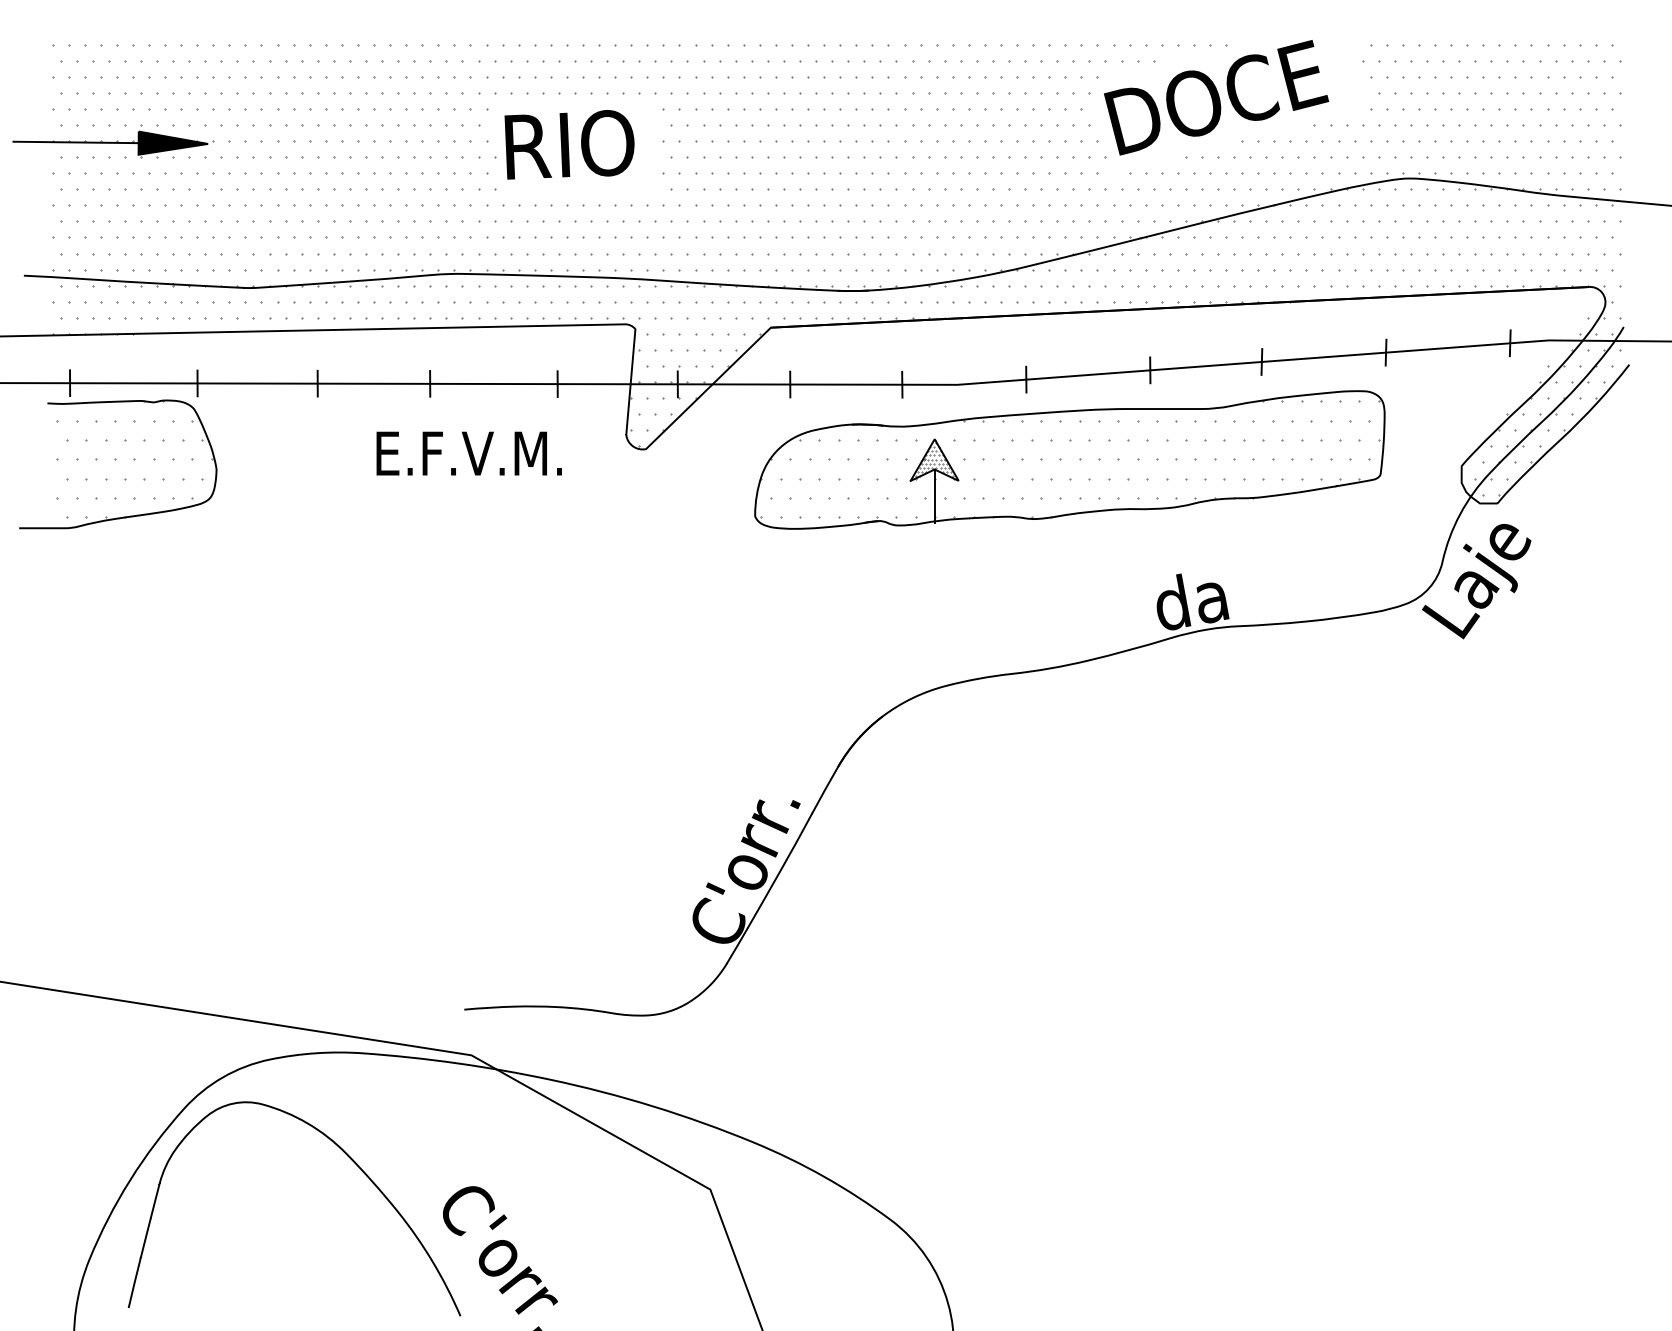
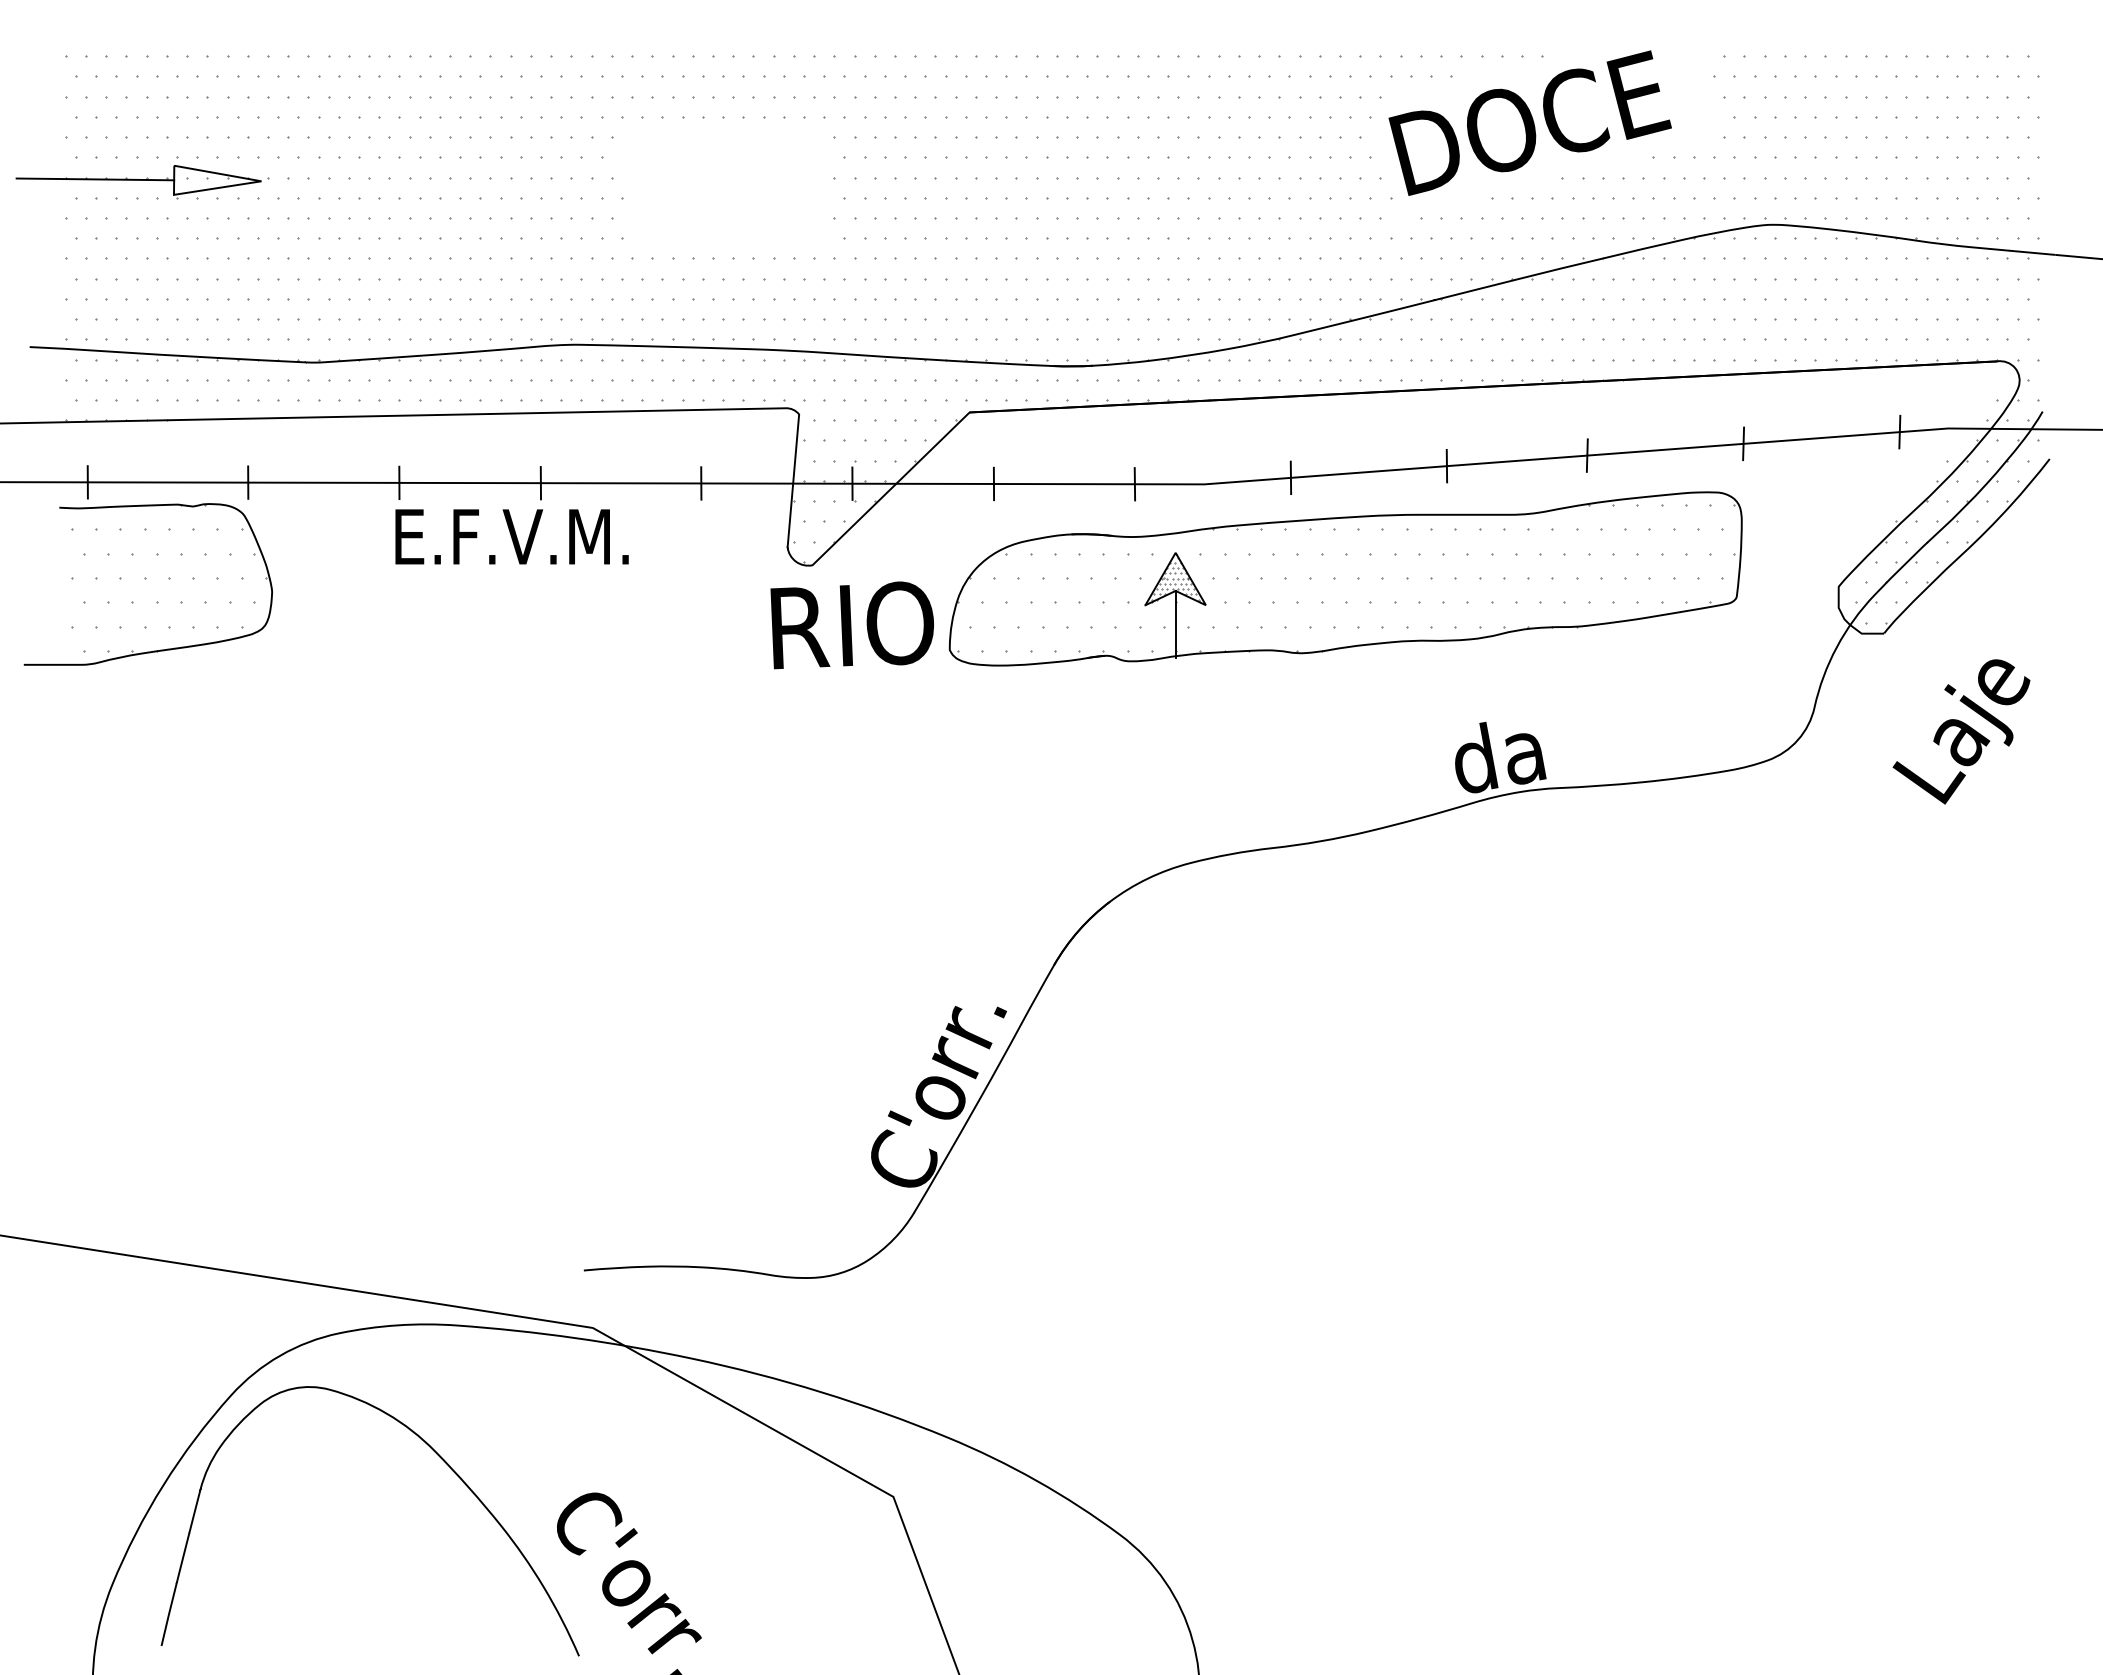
fill: (173, 142) -> (217, 179), removed
text: (568, 144) -> (851, 625), moved
text: (468, 453) -> (511, 536), moved
text: (1476, 581) -> (1961, 731), moved

